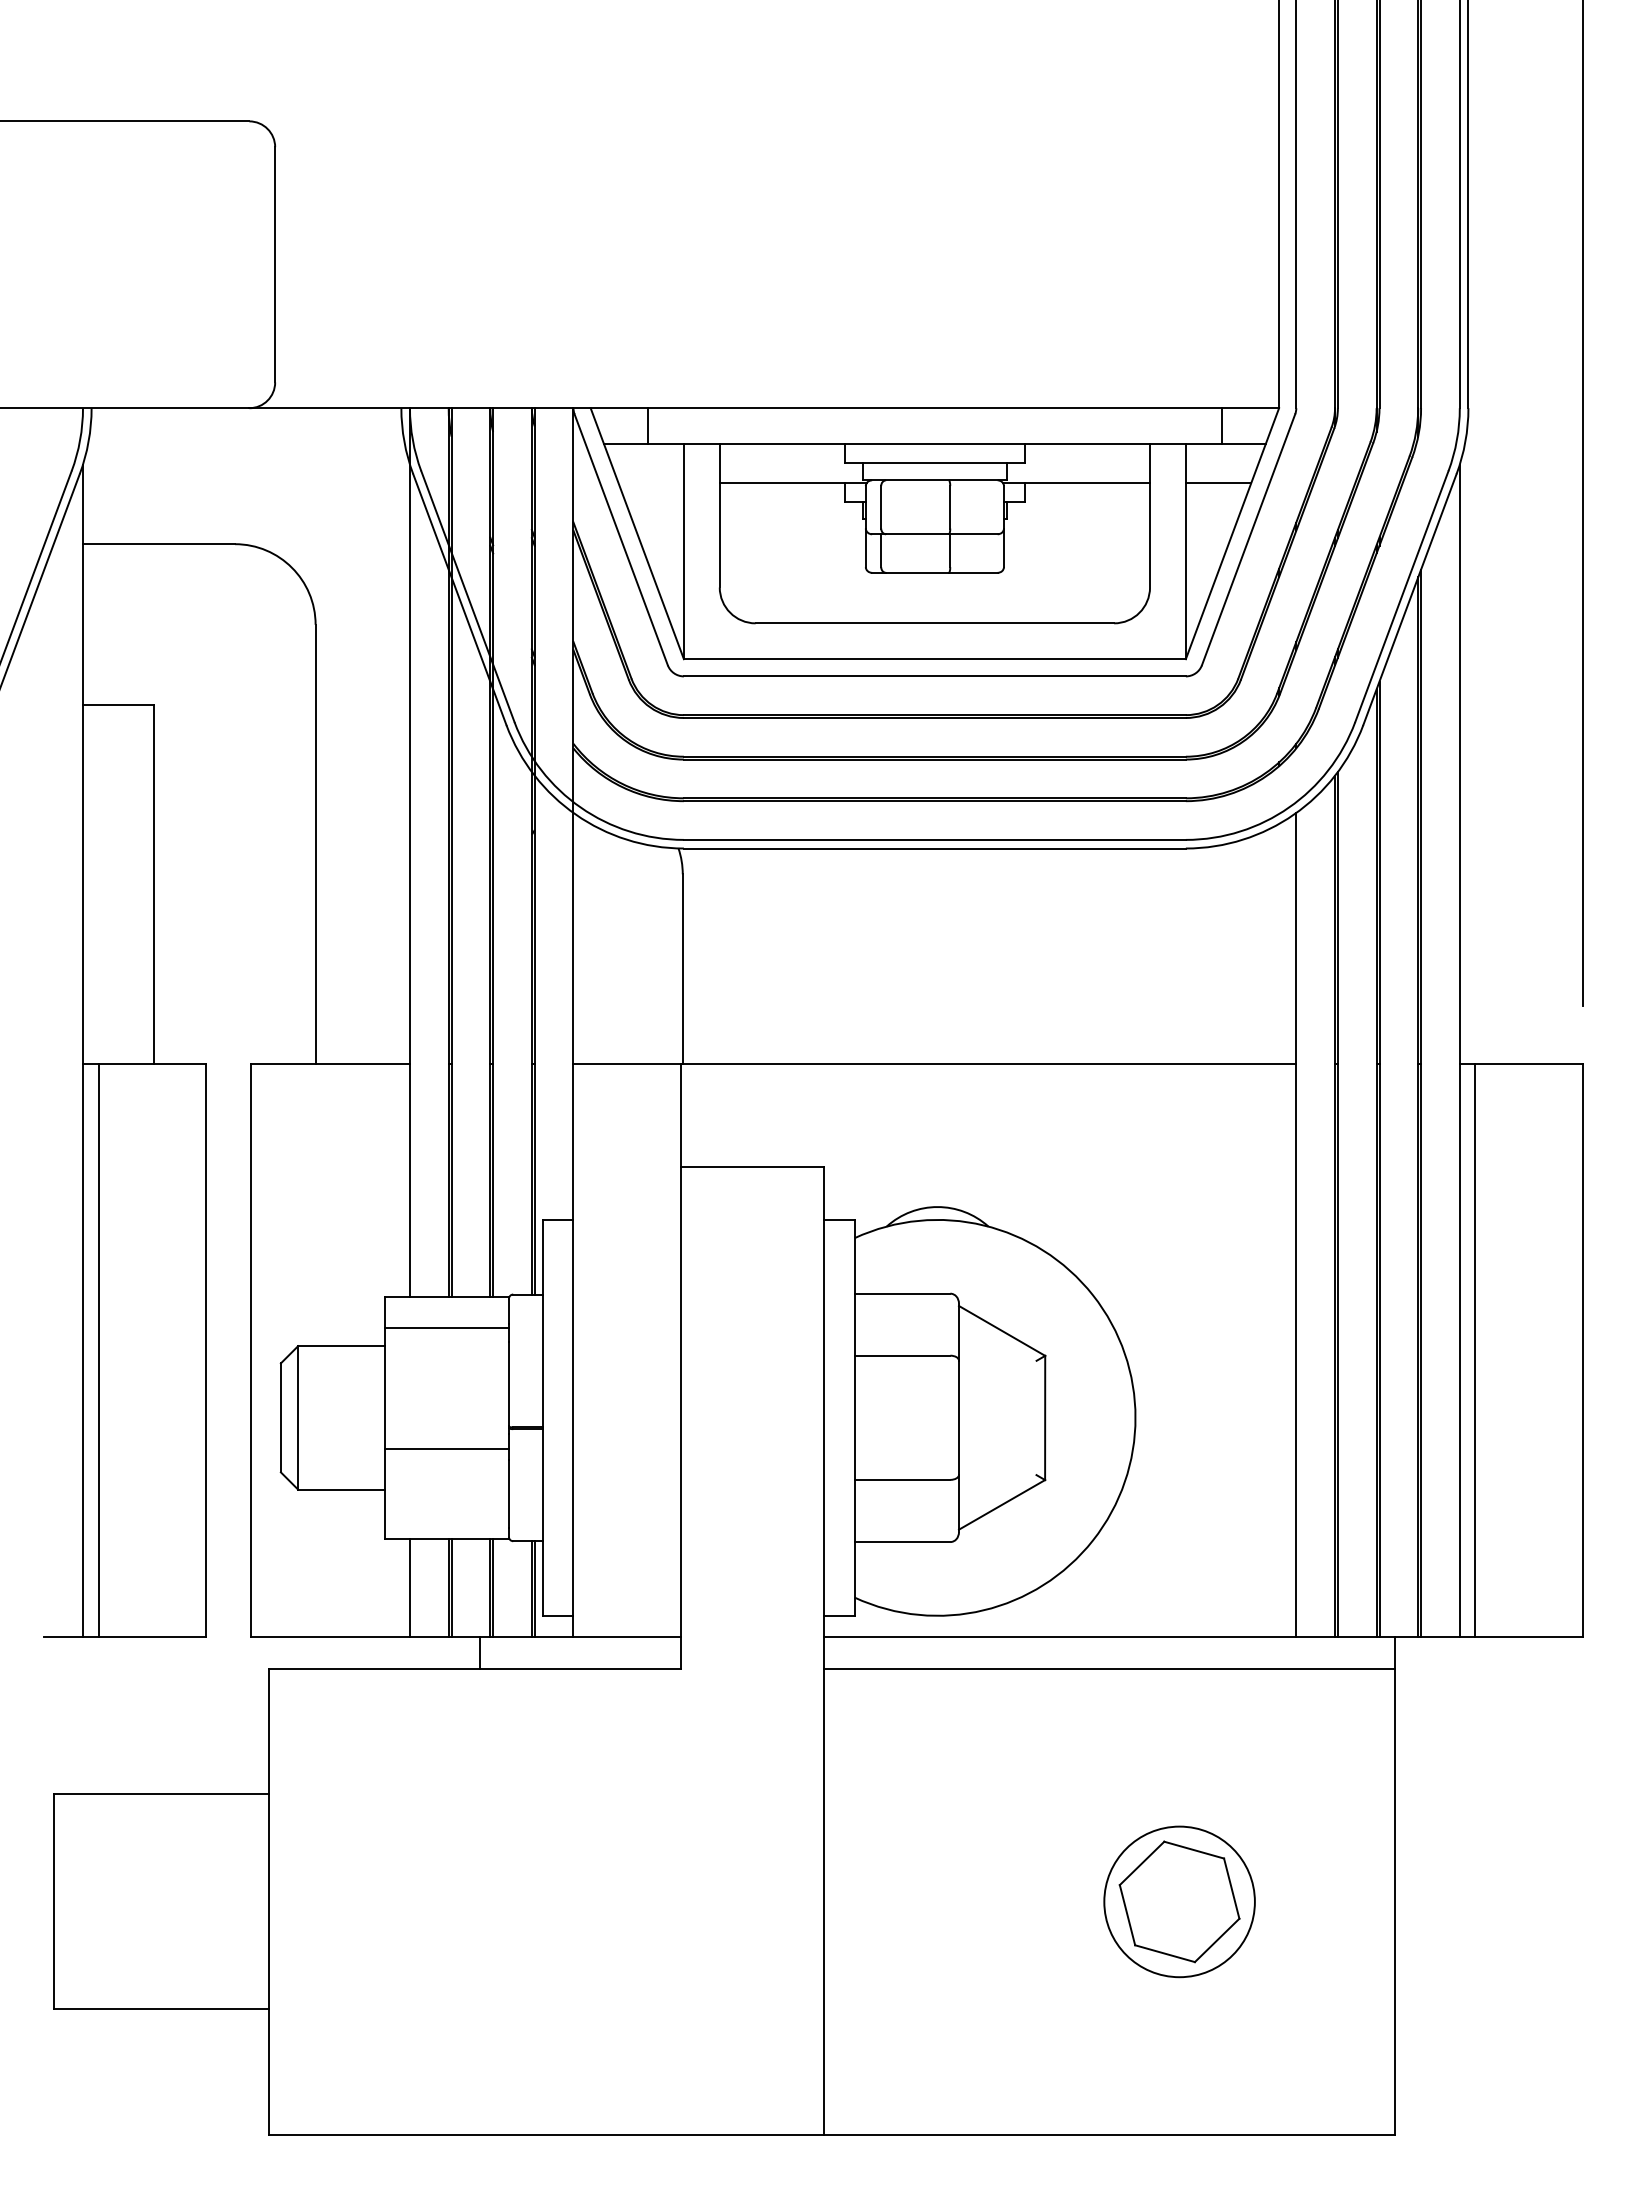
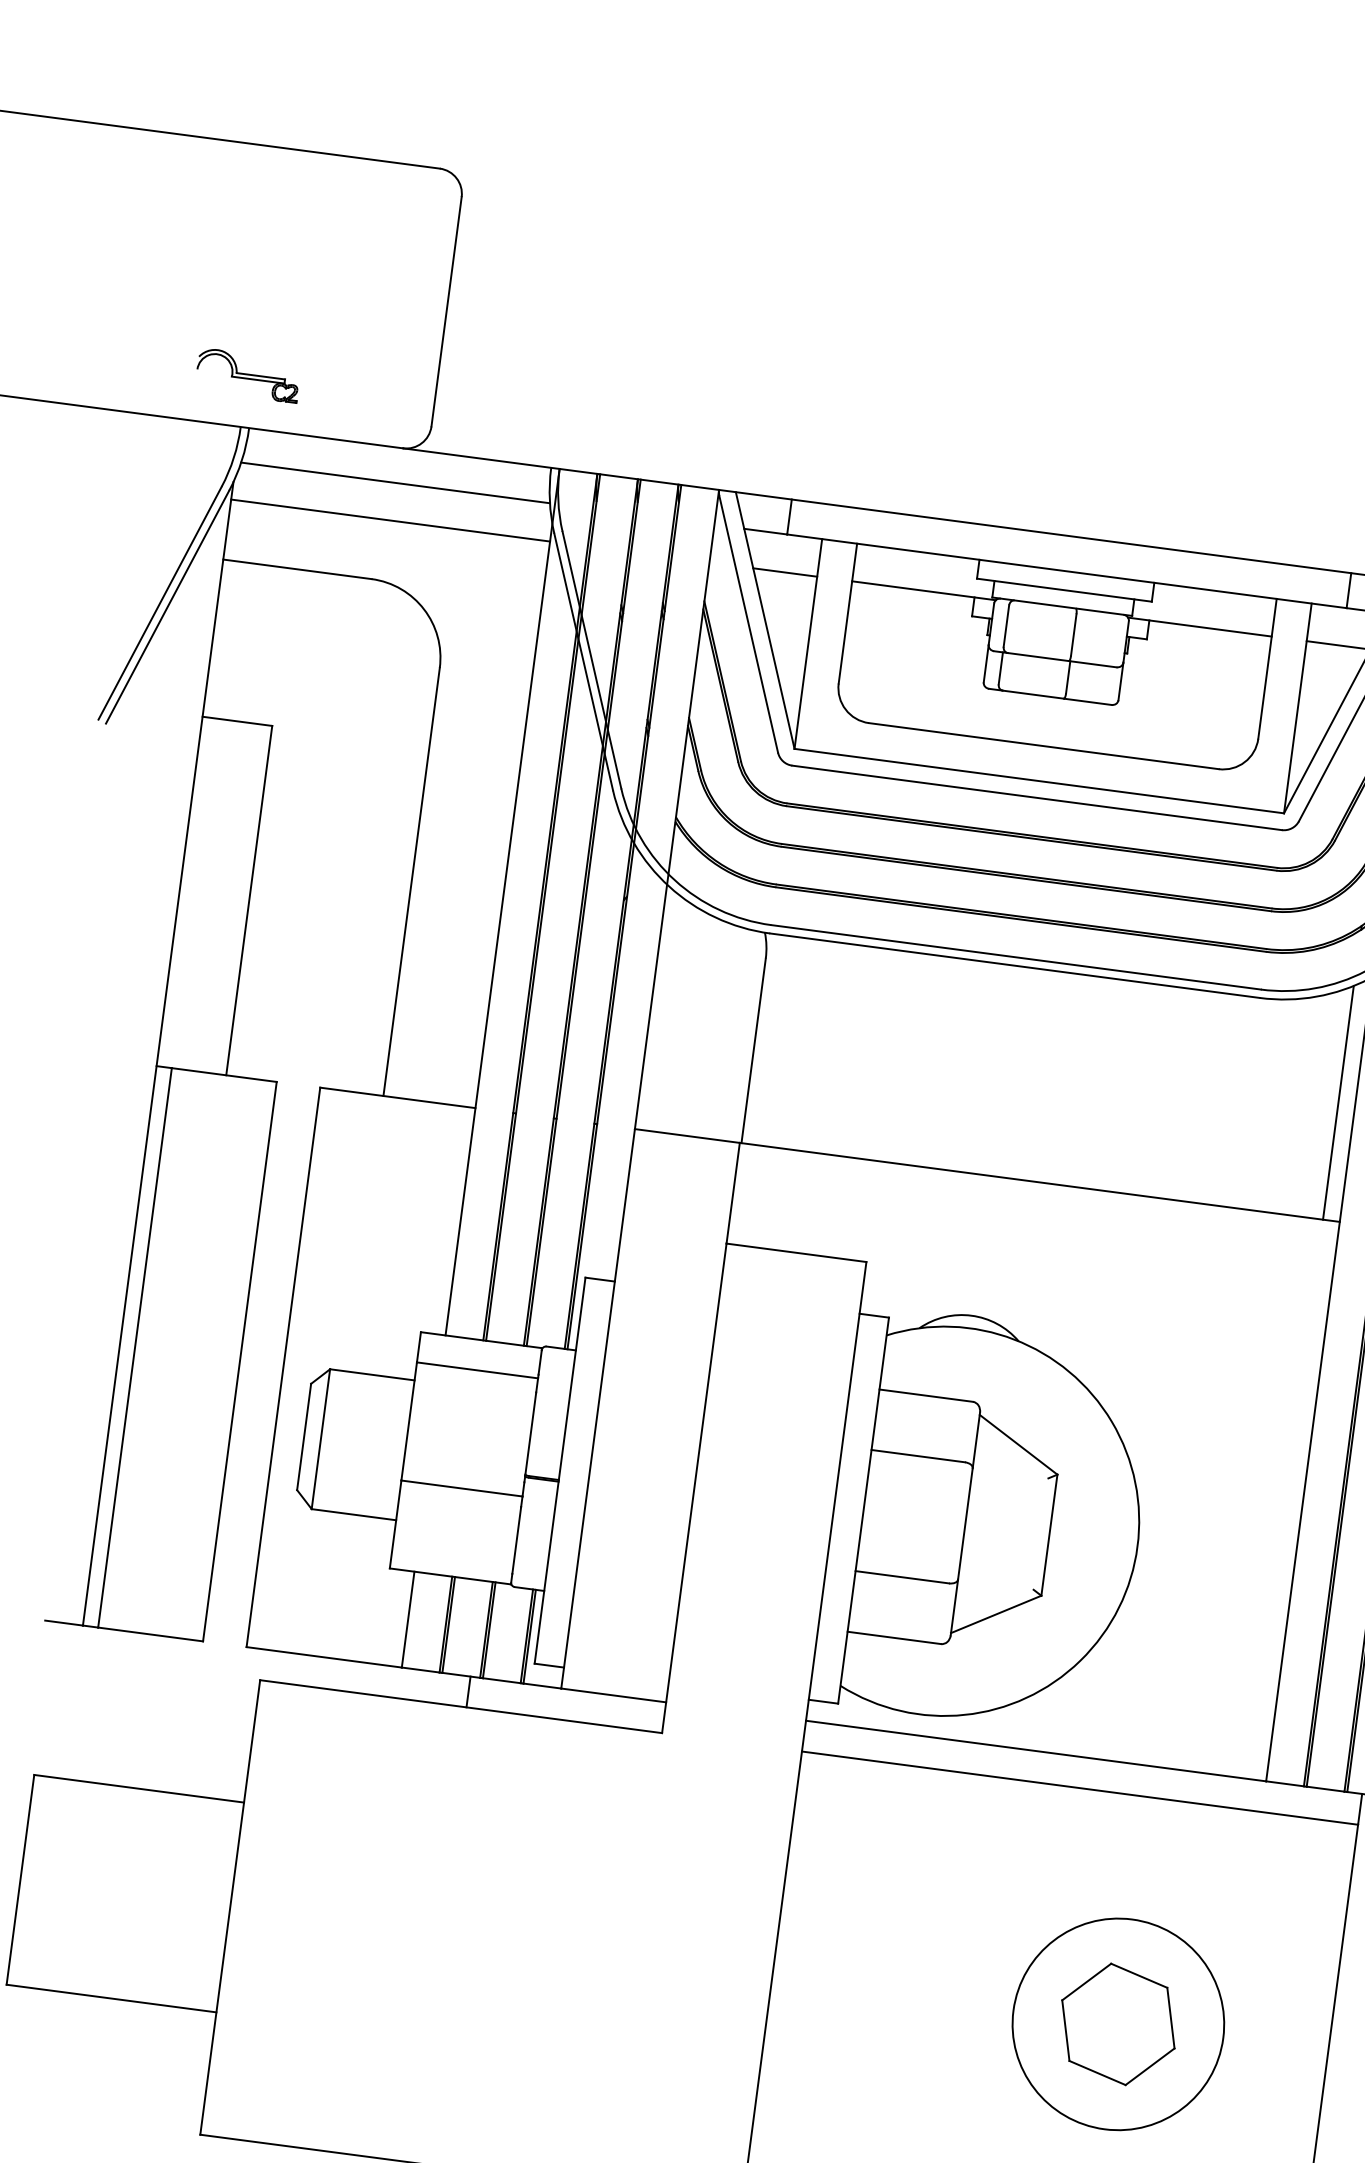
part: (83, 354) -> (248, 374), added
line: (246, 444) -> (395, 483), added
line: (246, 482) -> (390, 520), added
line: (650, 482) -> (784, 572), added
line: (1279, 943) -> (1338, 1102), added
circle: (1179, 1901) -> (1118, 2023), size x1.43

